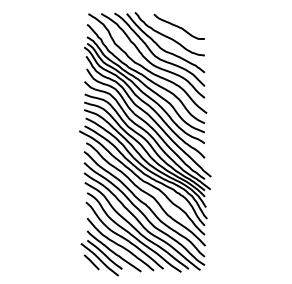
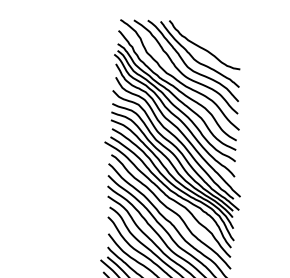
curve: (178, 26) -> (214, 37), removed

